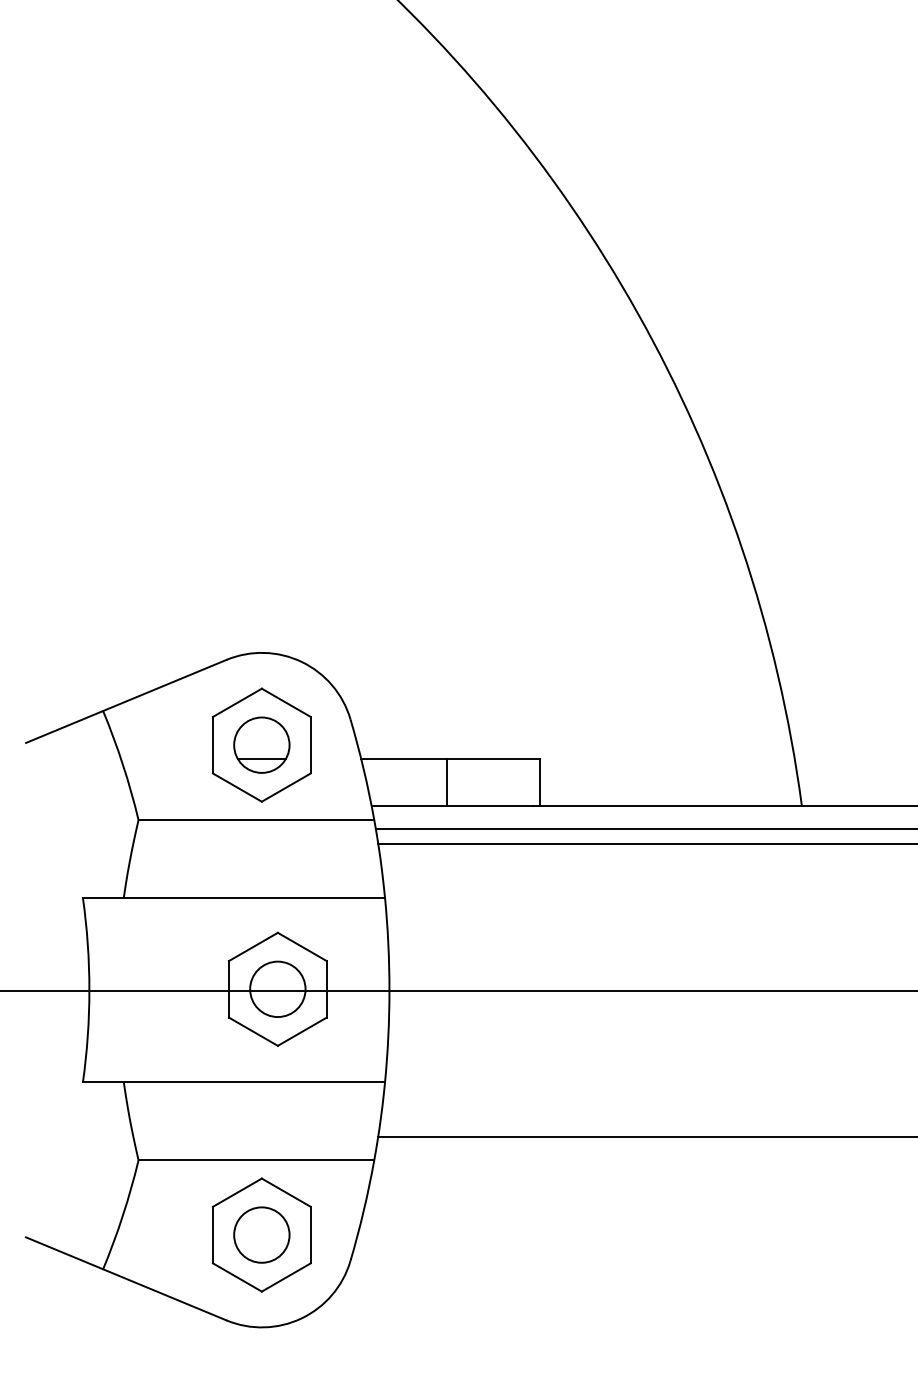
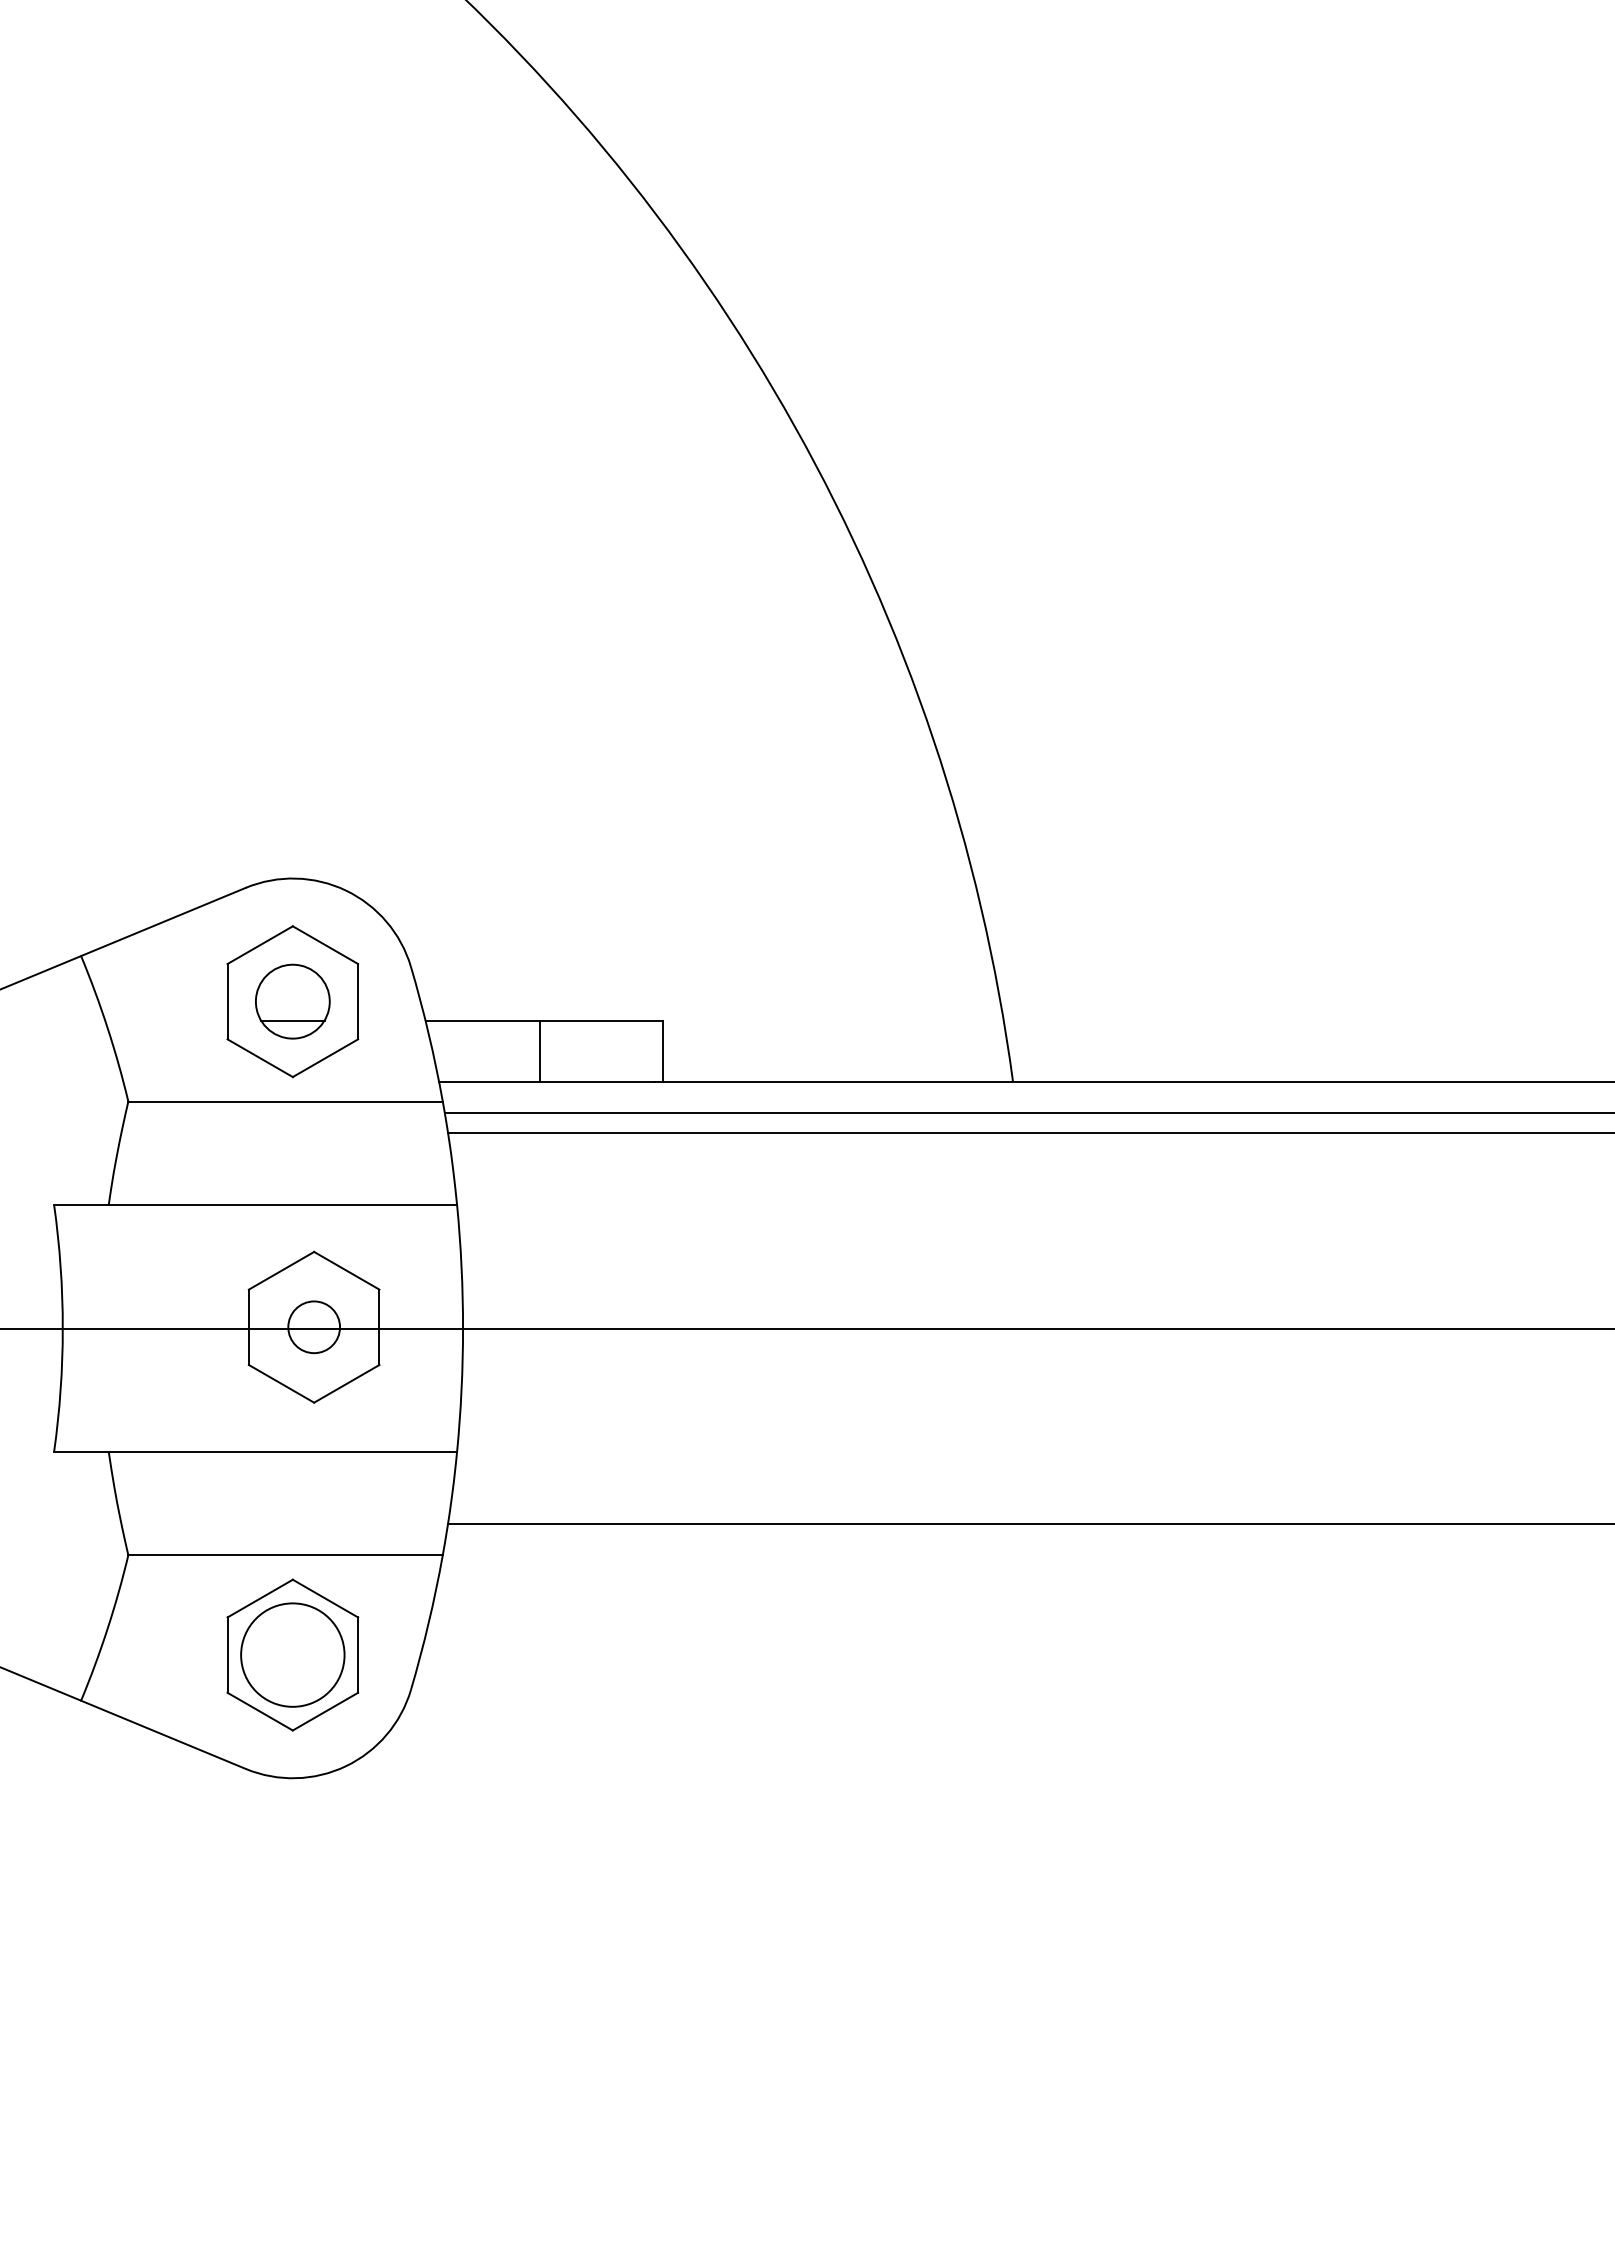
circle: (278, 989) -> (314, 1327), size x0.7
circle: (261, 1235) -> (292, 1655), size x1.4

